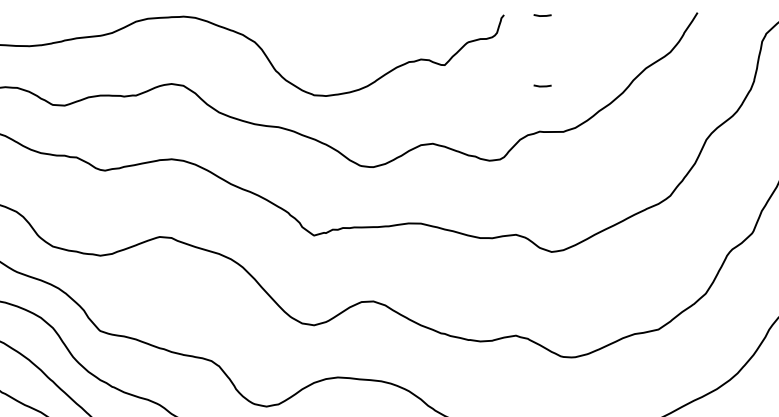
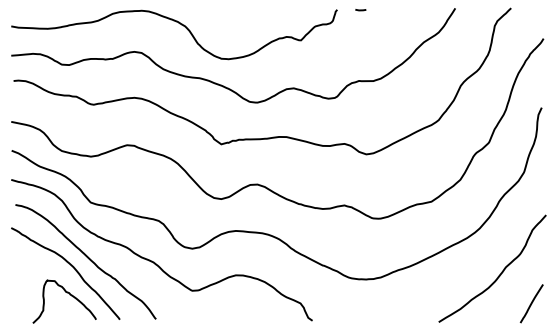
line: (542, 86) -> (360, 53), removed

